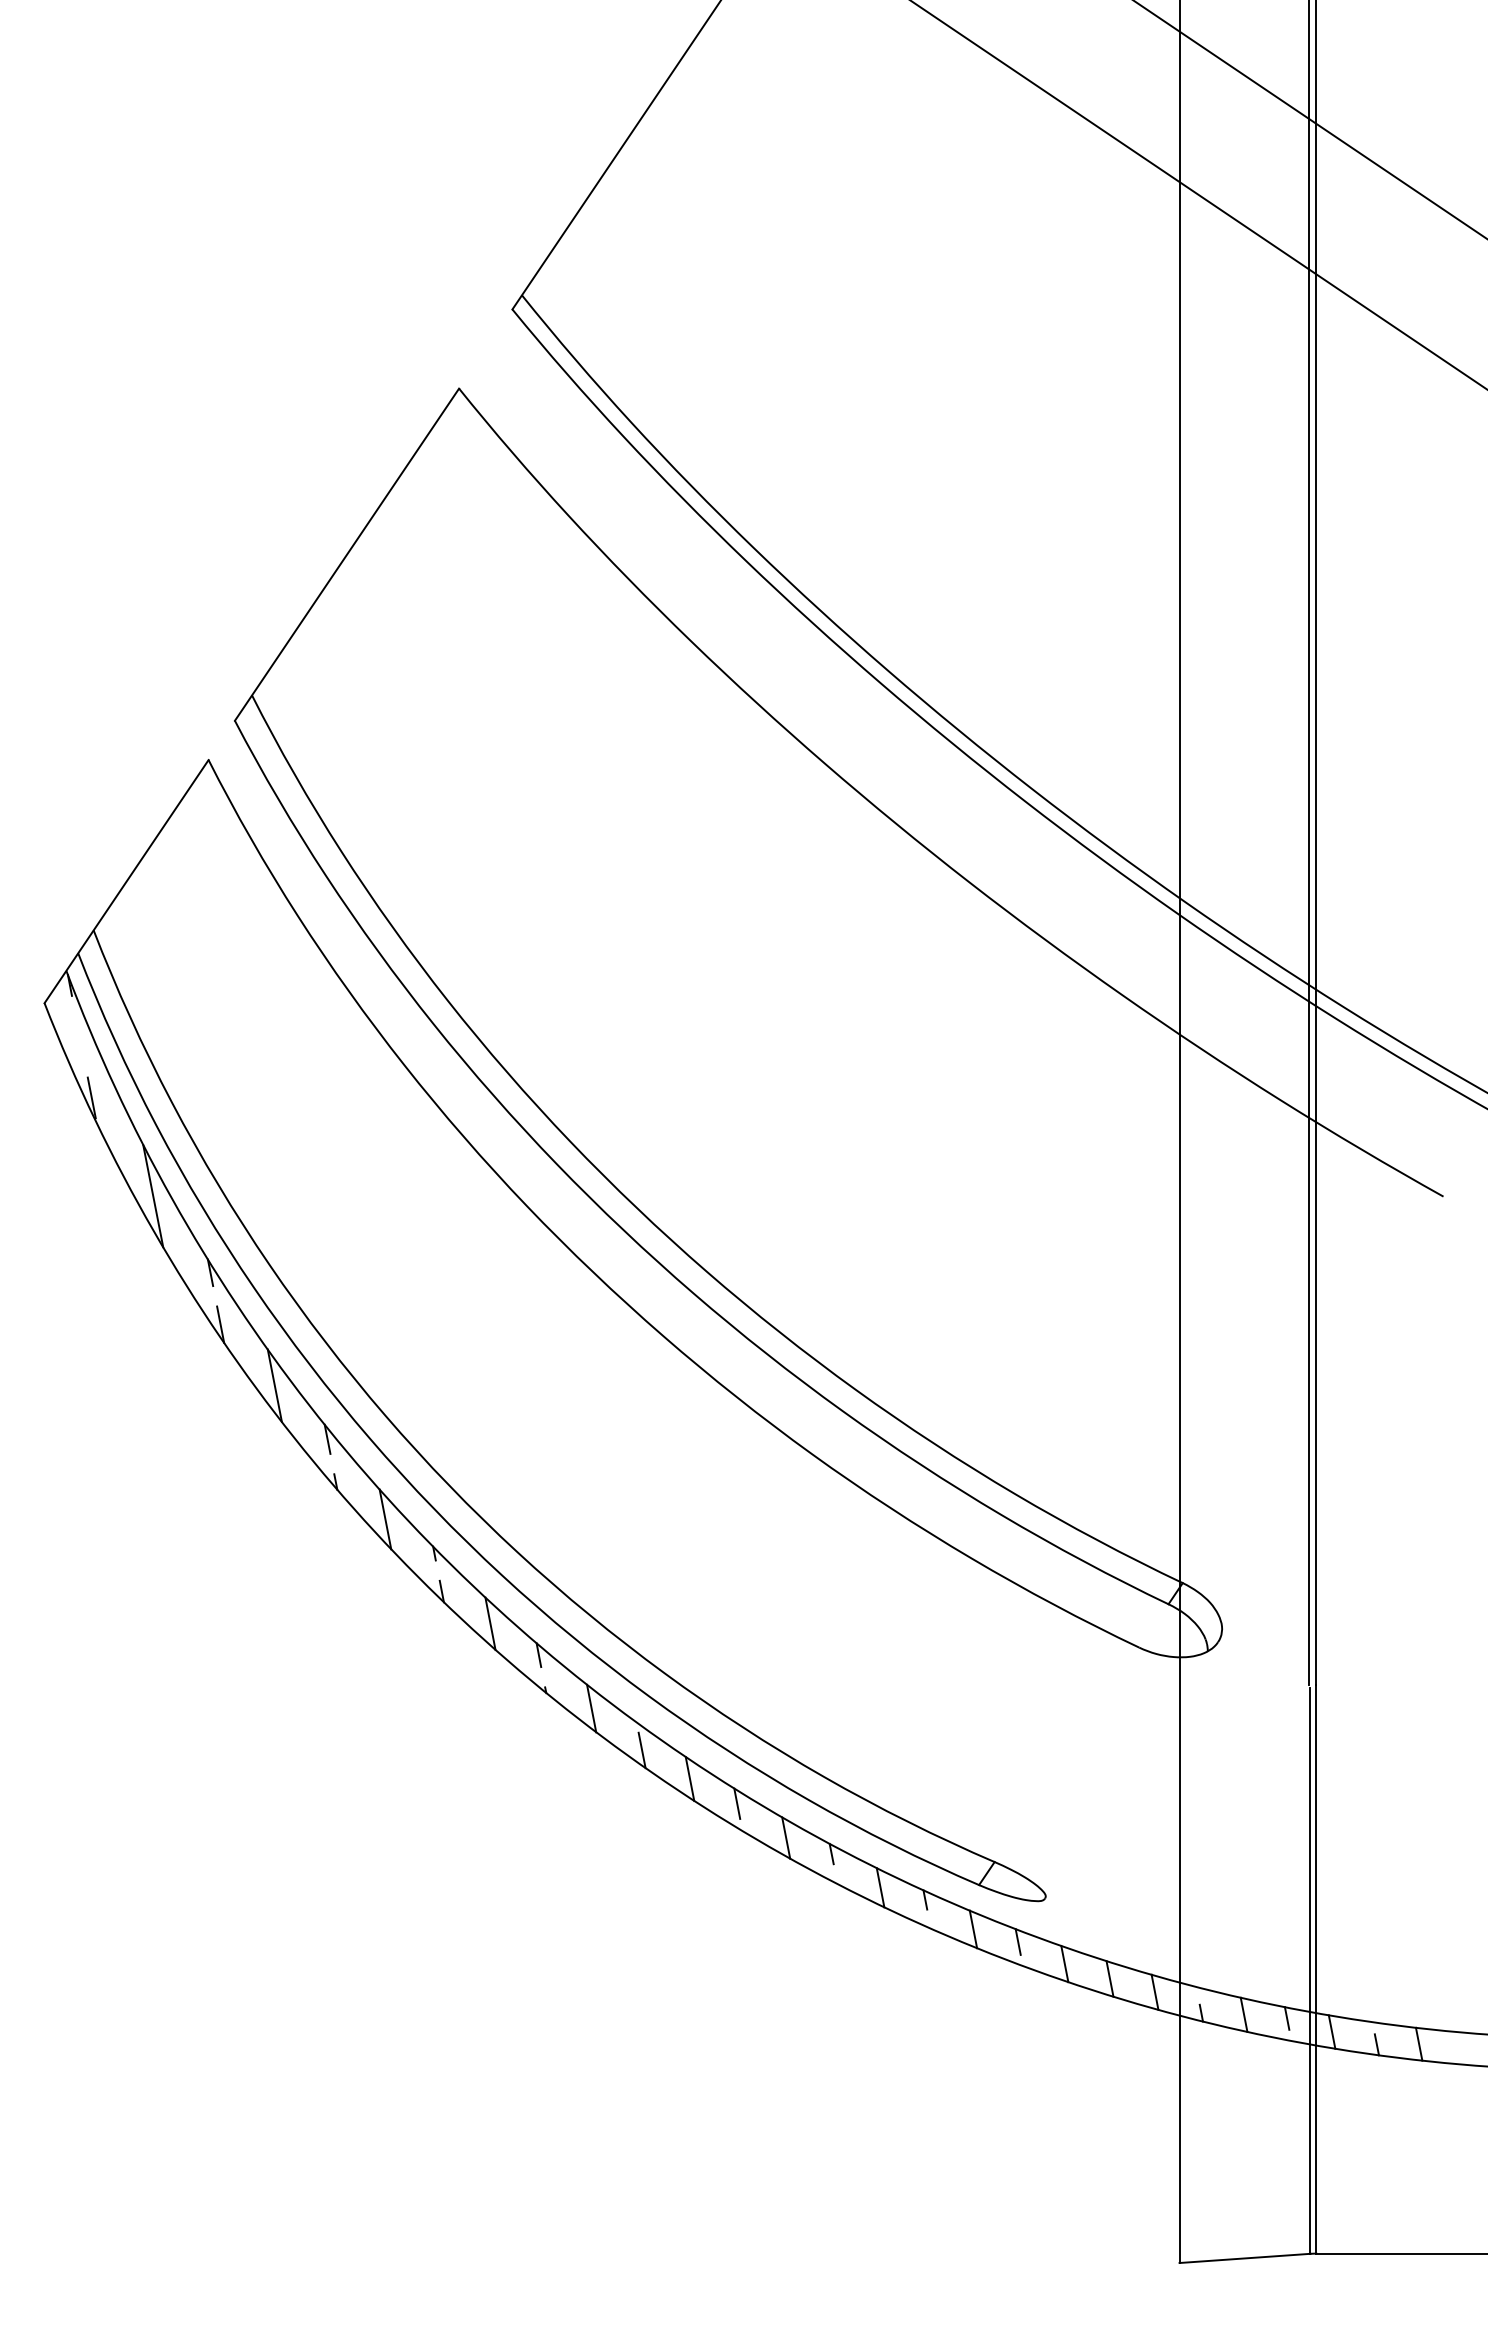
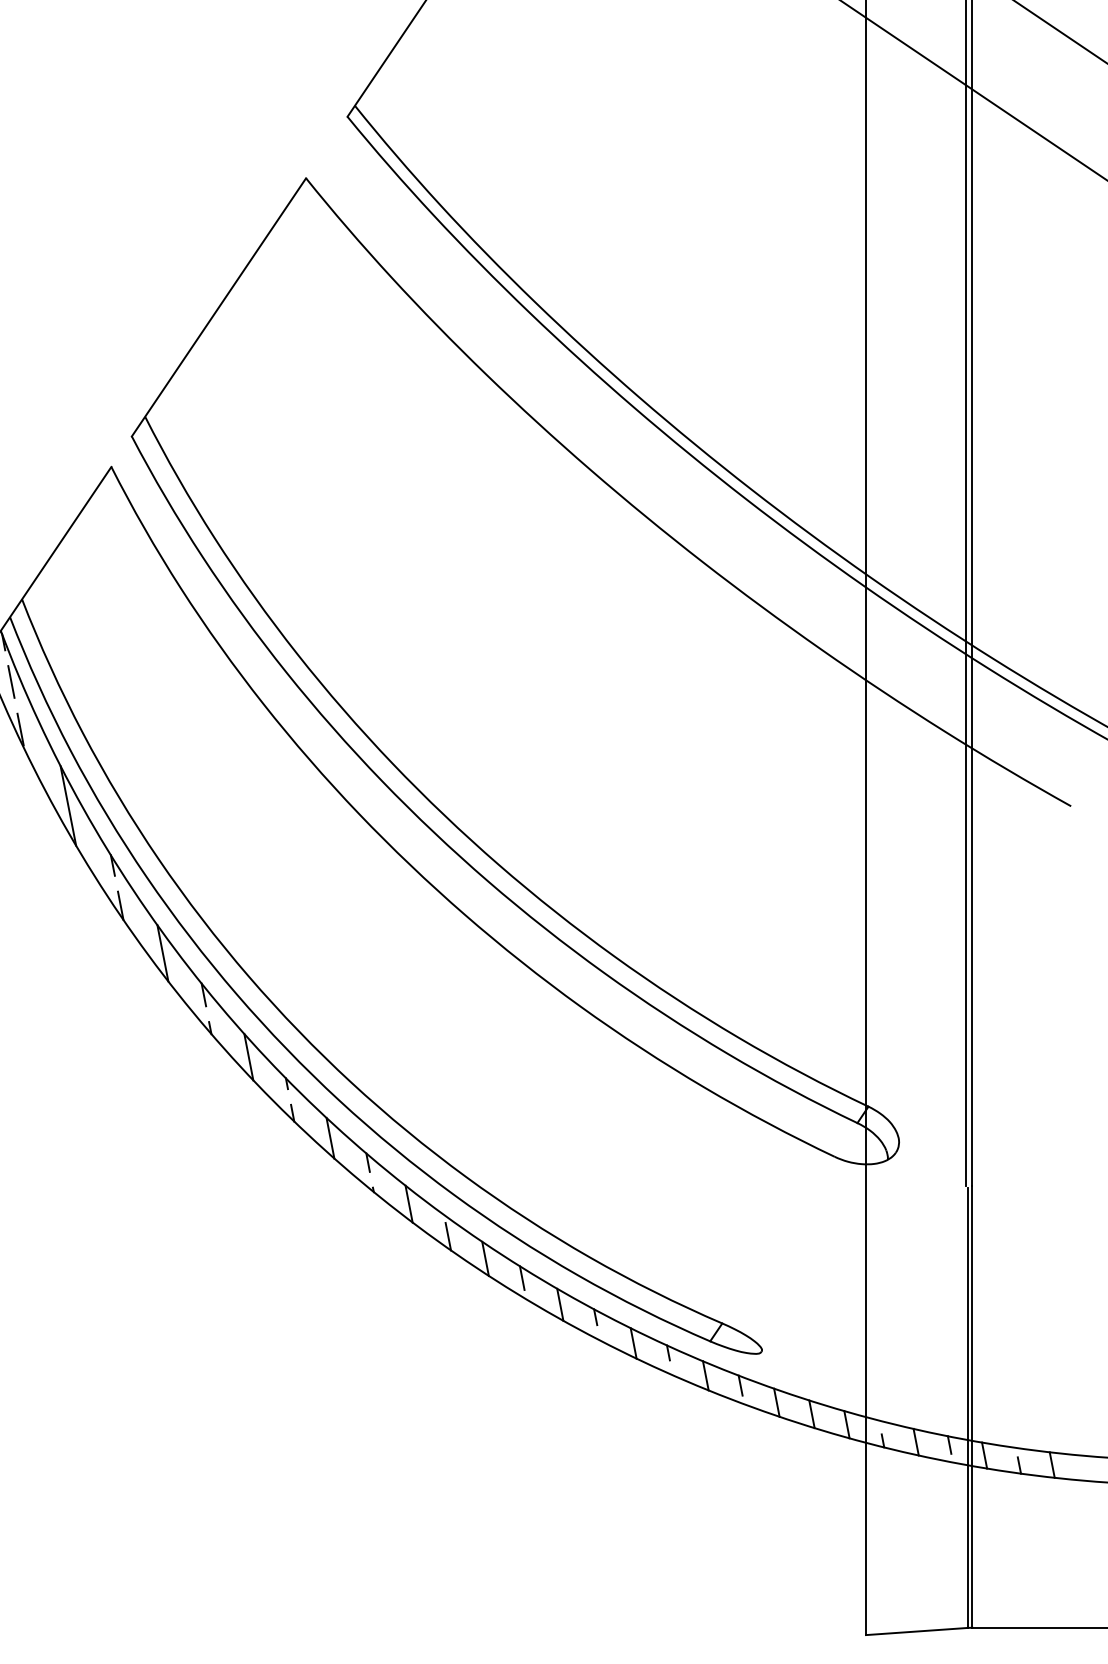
line: (79, 1036) -> (11, 681), added

